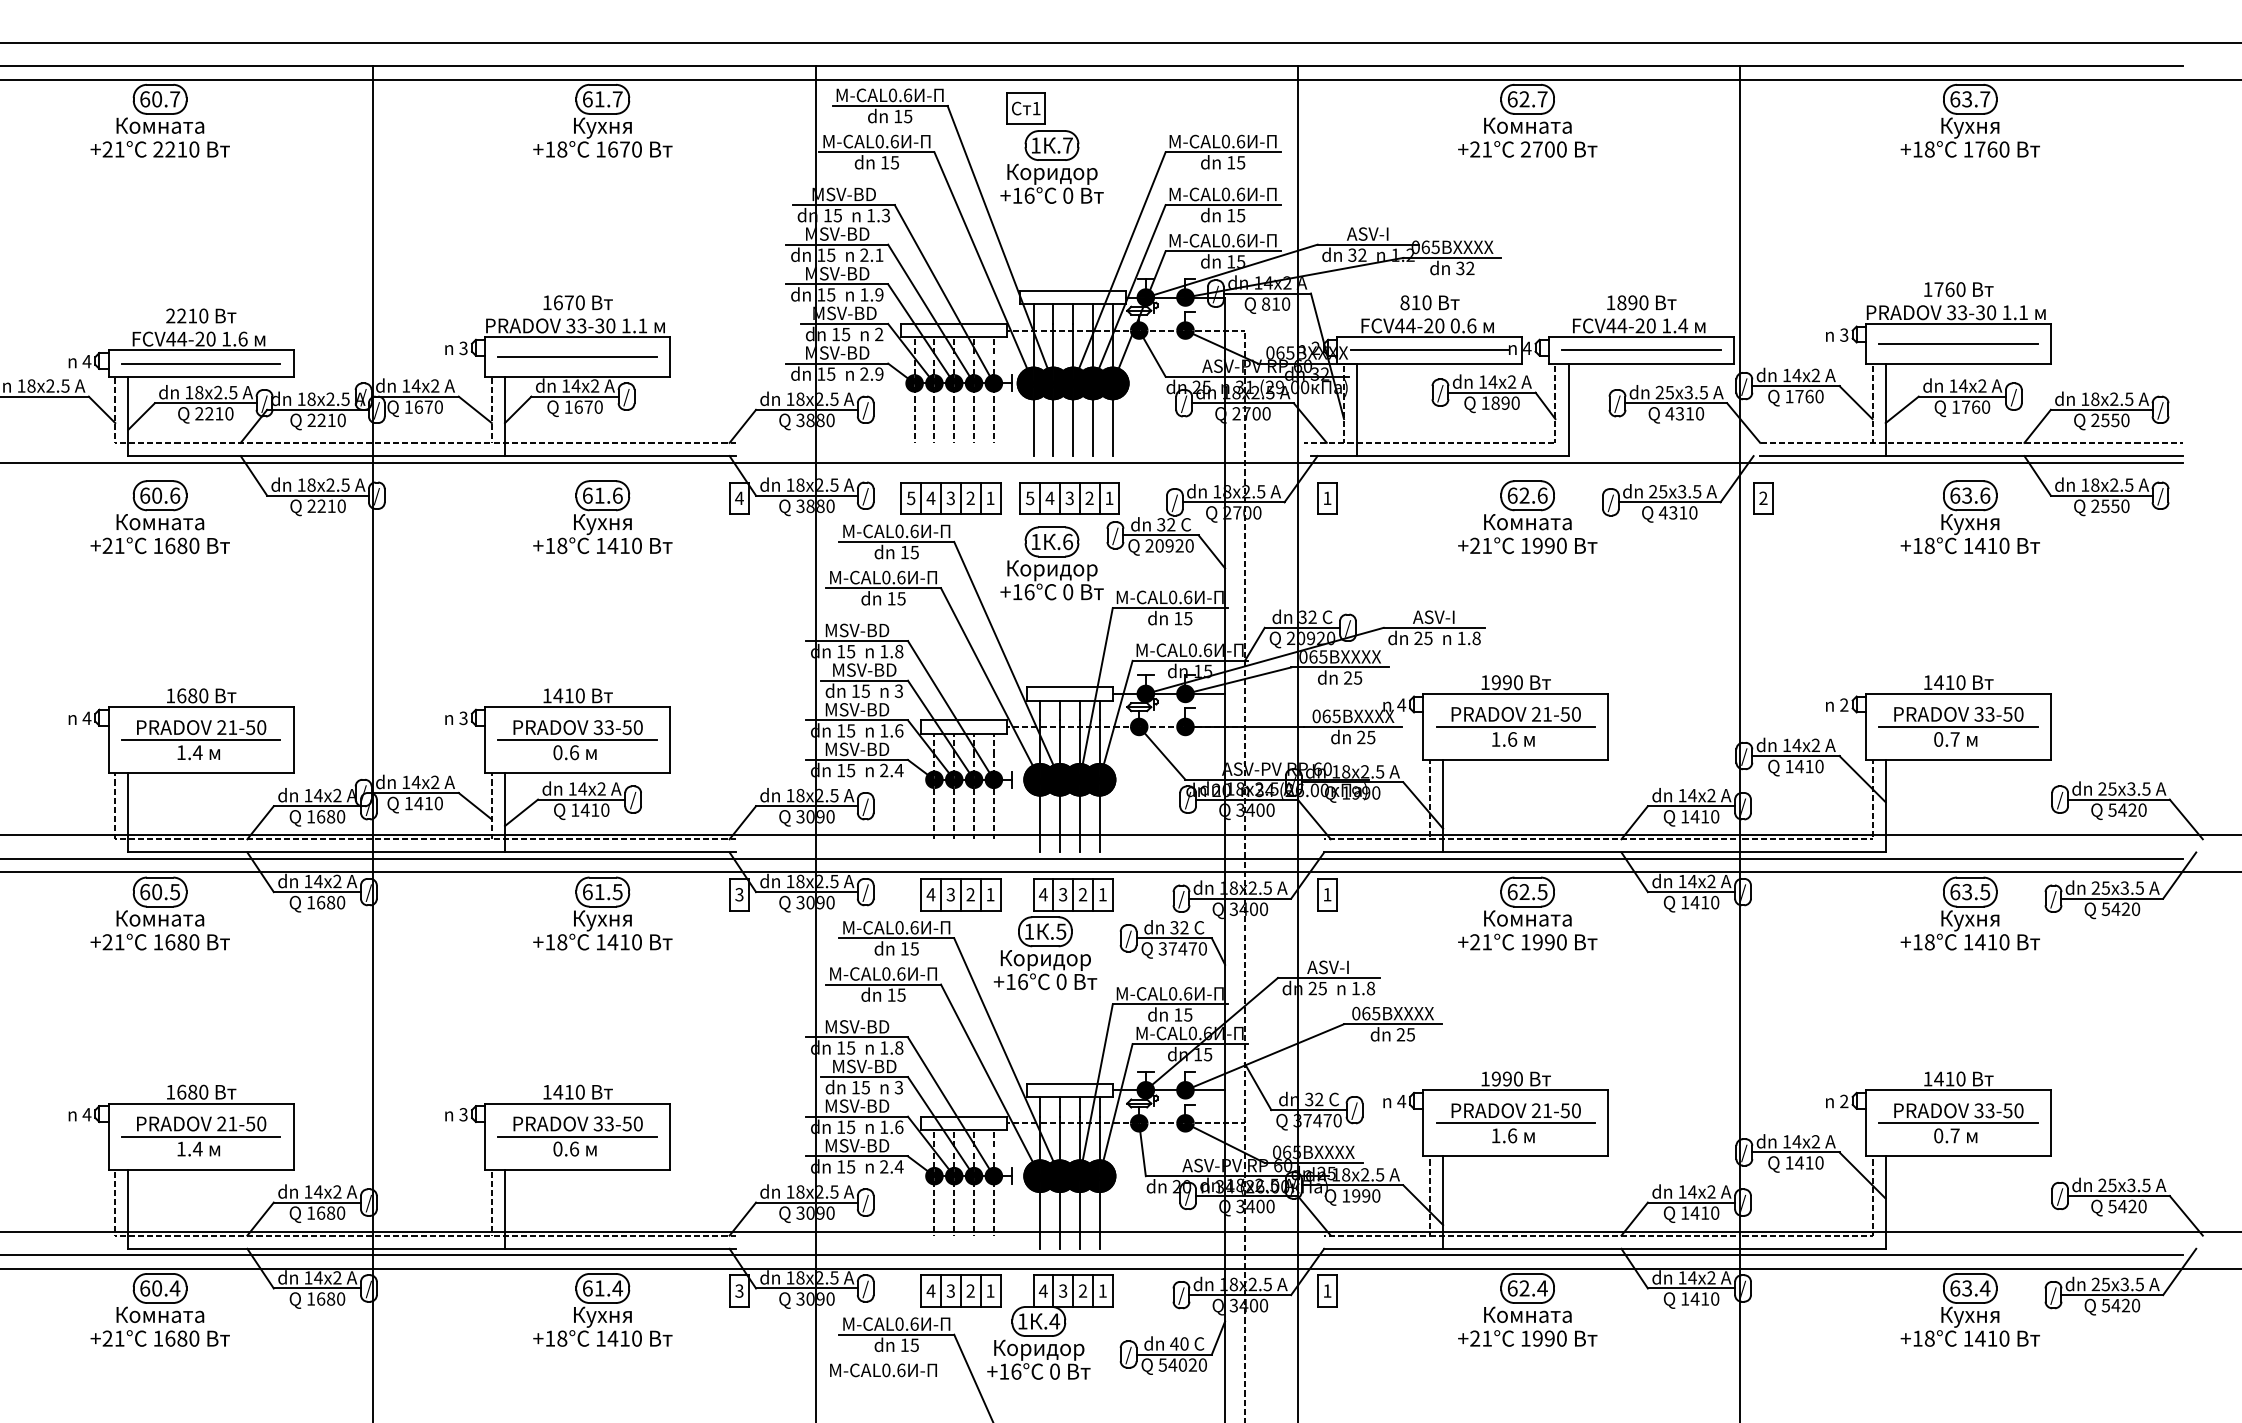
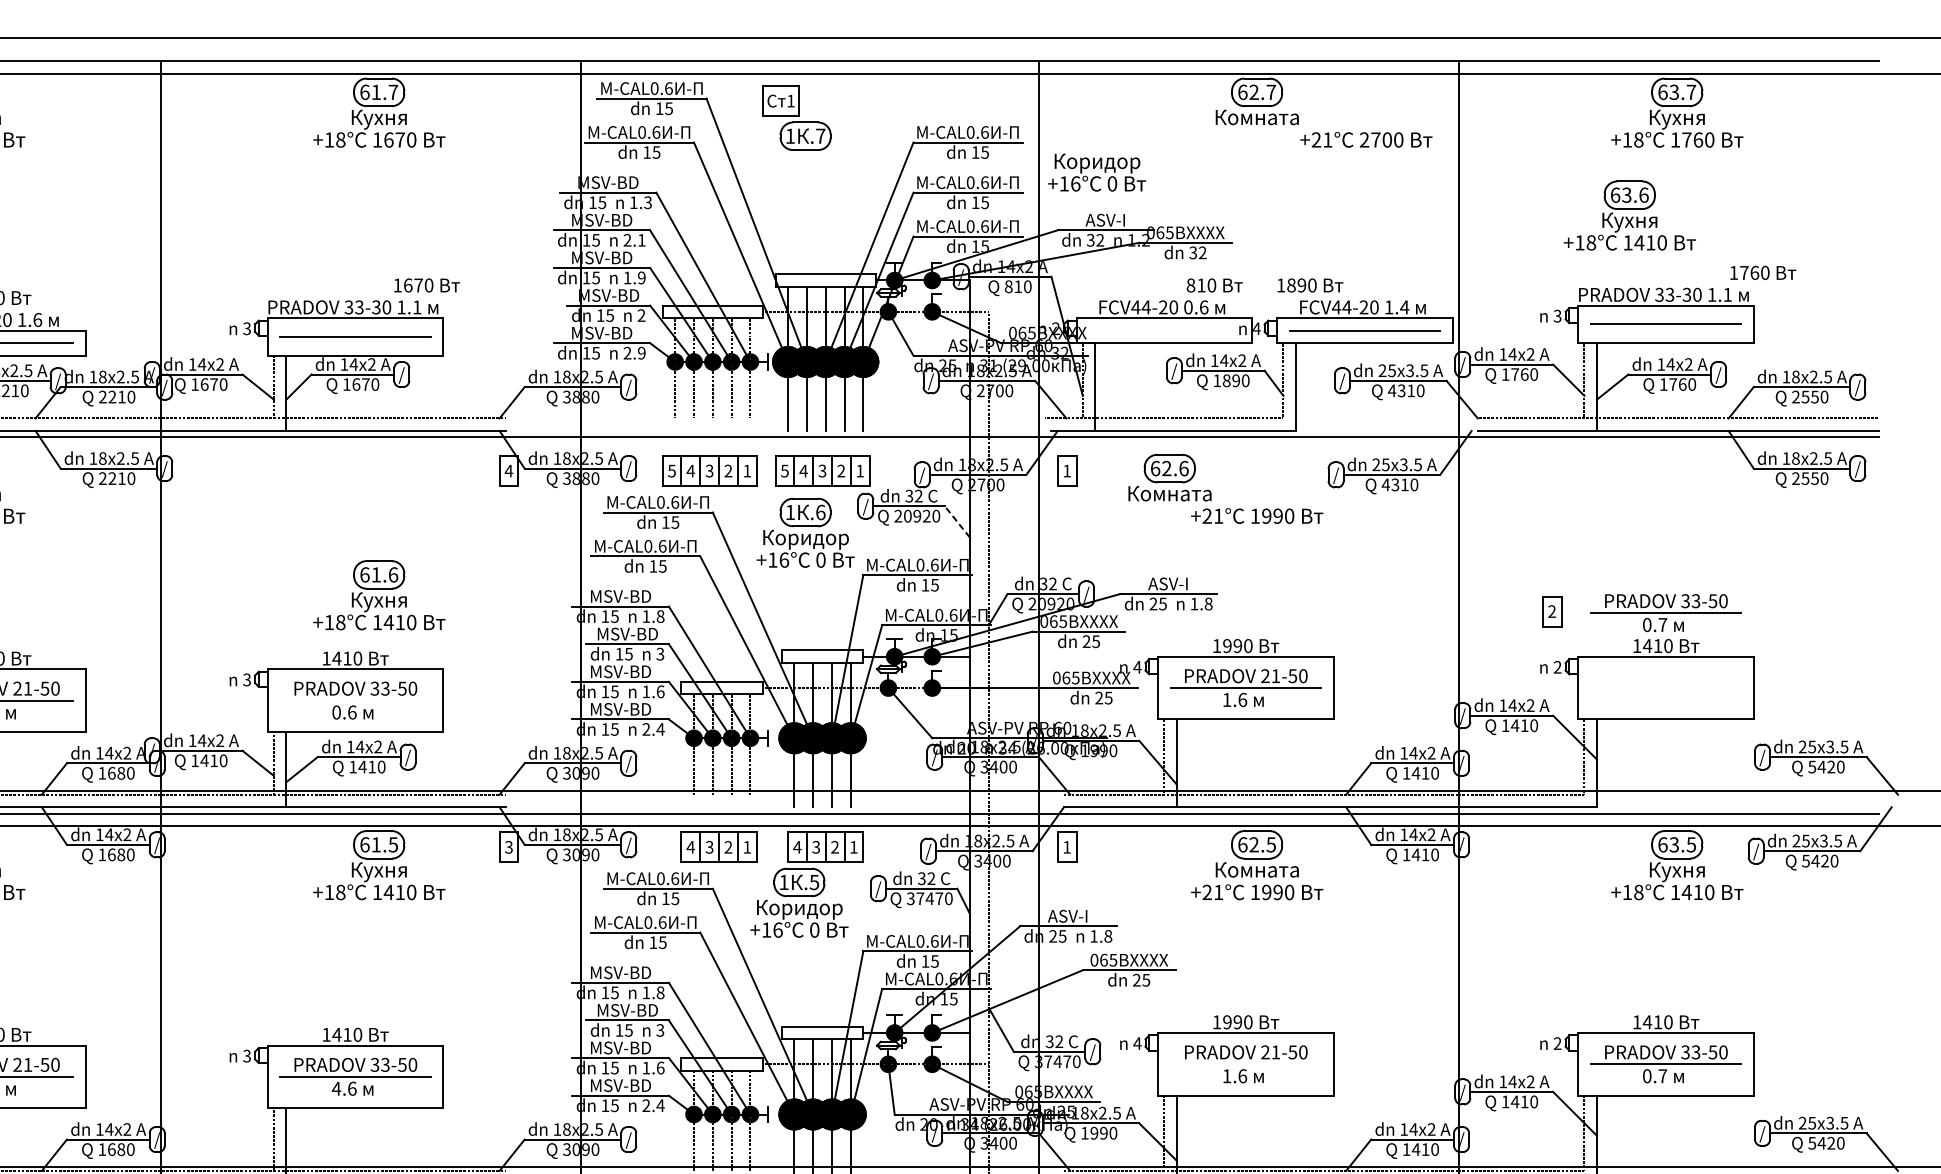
text: (1527, 149) -> (1366, 139), moved
text: (1051, 183) -> (1096, 172), moved
text: (1958, 289) -> (1762, 272), moved
text: (577, 302) -> (426, 285), moved
text: (1429, 302) -> (1214, 285), moved
text: (1641, 302) -> (1310, 285), moved
line: (1429, 350) -> (1163, 330), removed
part: (1763, 498) -> (1552, 611), moved
part: (1527, 505) -> (1169, 477), moved
part: (602, 517) -> (378, 595), moved
part: (1969, 517) -> (1629, 215), moved
line: (1211, 551) -> (957, 521), solid -> dashed
part: (1958, 726) -> (1666, 612), moved
line: (577, 740) -> (355, 700), removed
line: (1515, 1123) -> (1245, 1064), removed
text: (557, 1148) -> (336, 1088), 0.6 -> 4.6

